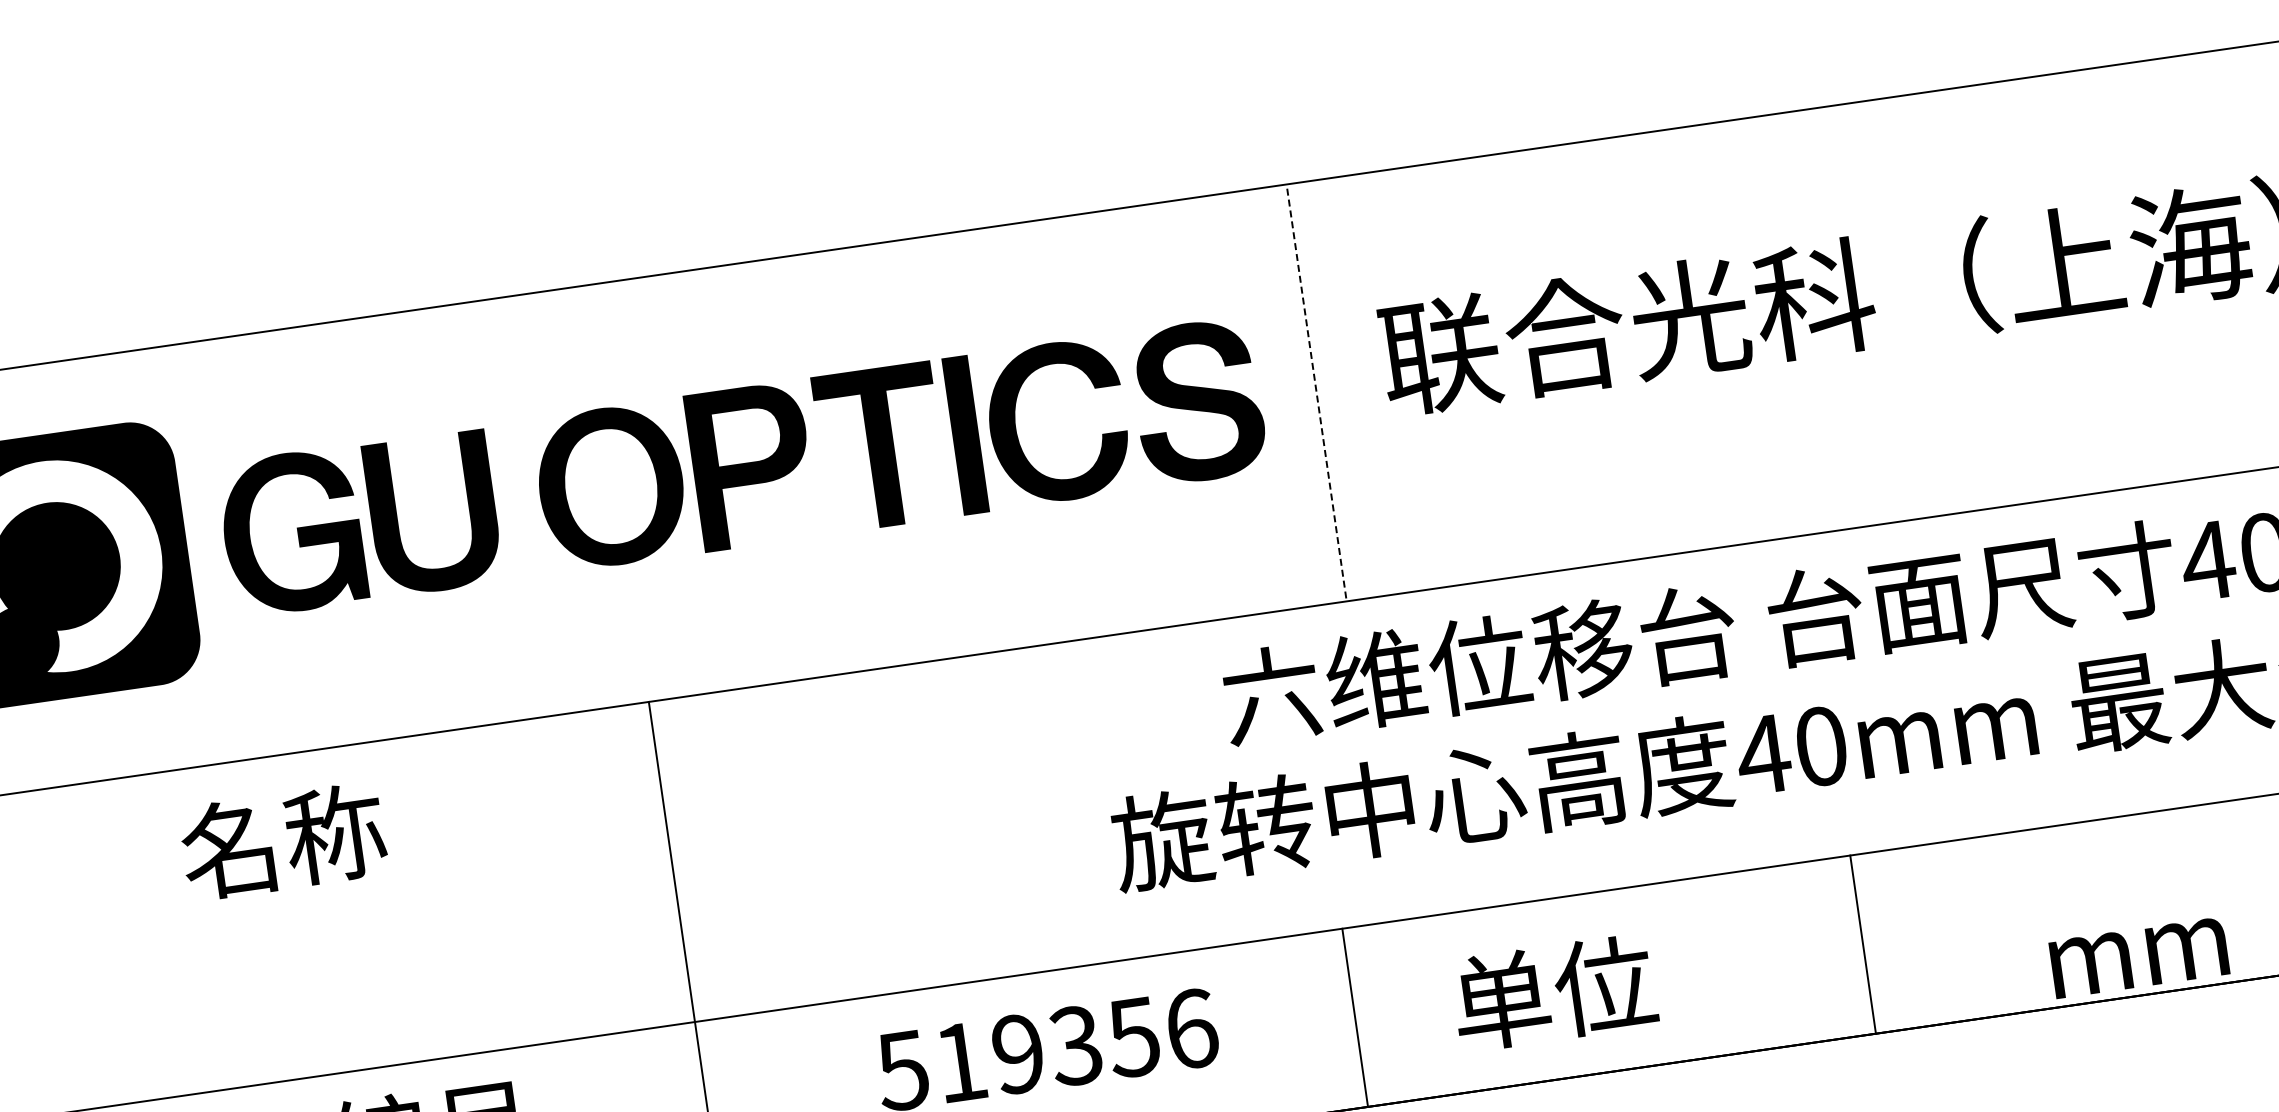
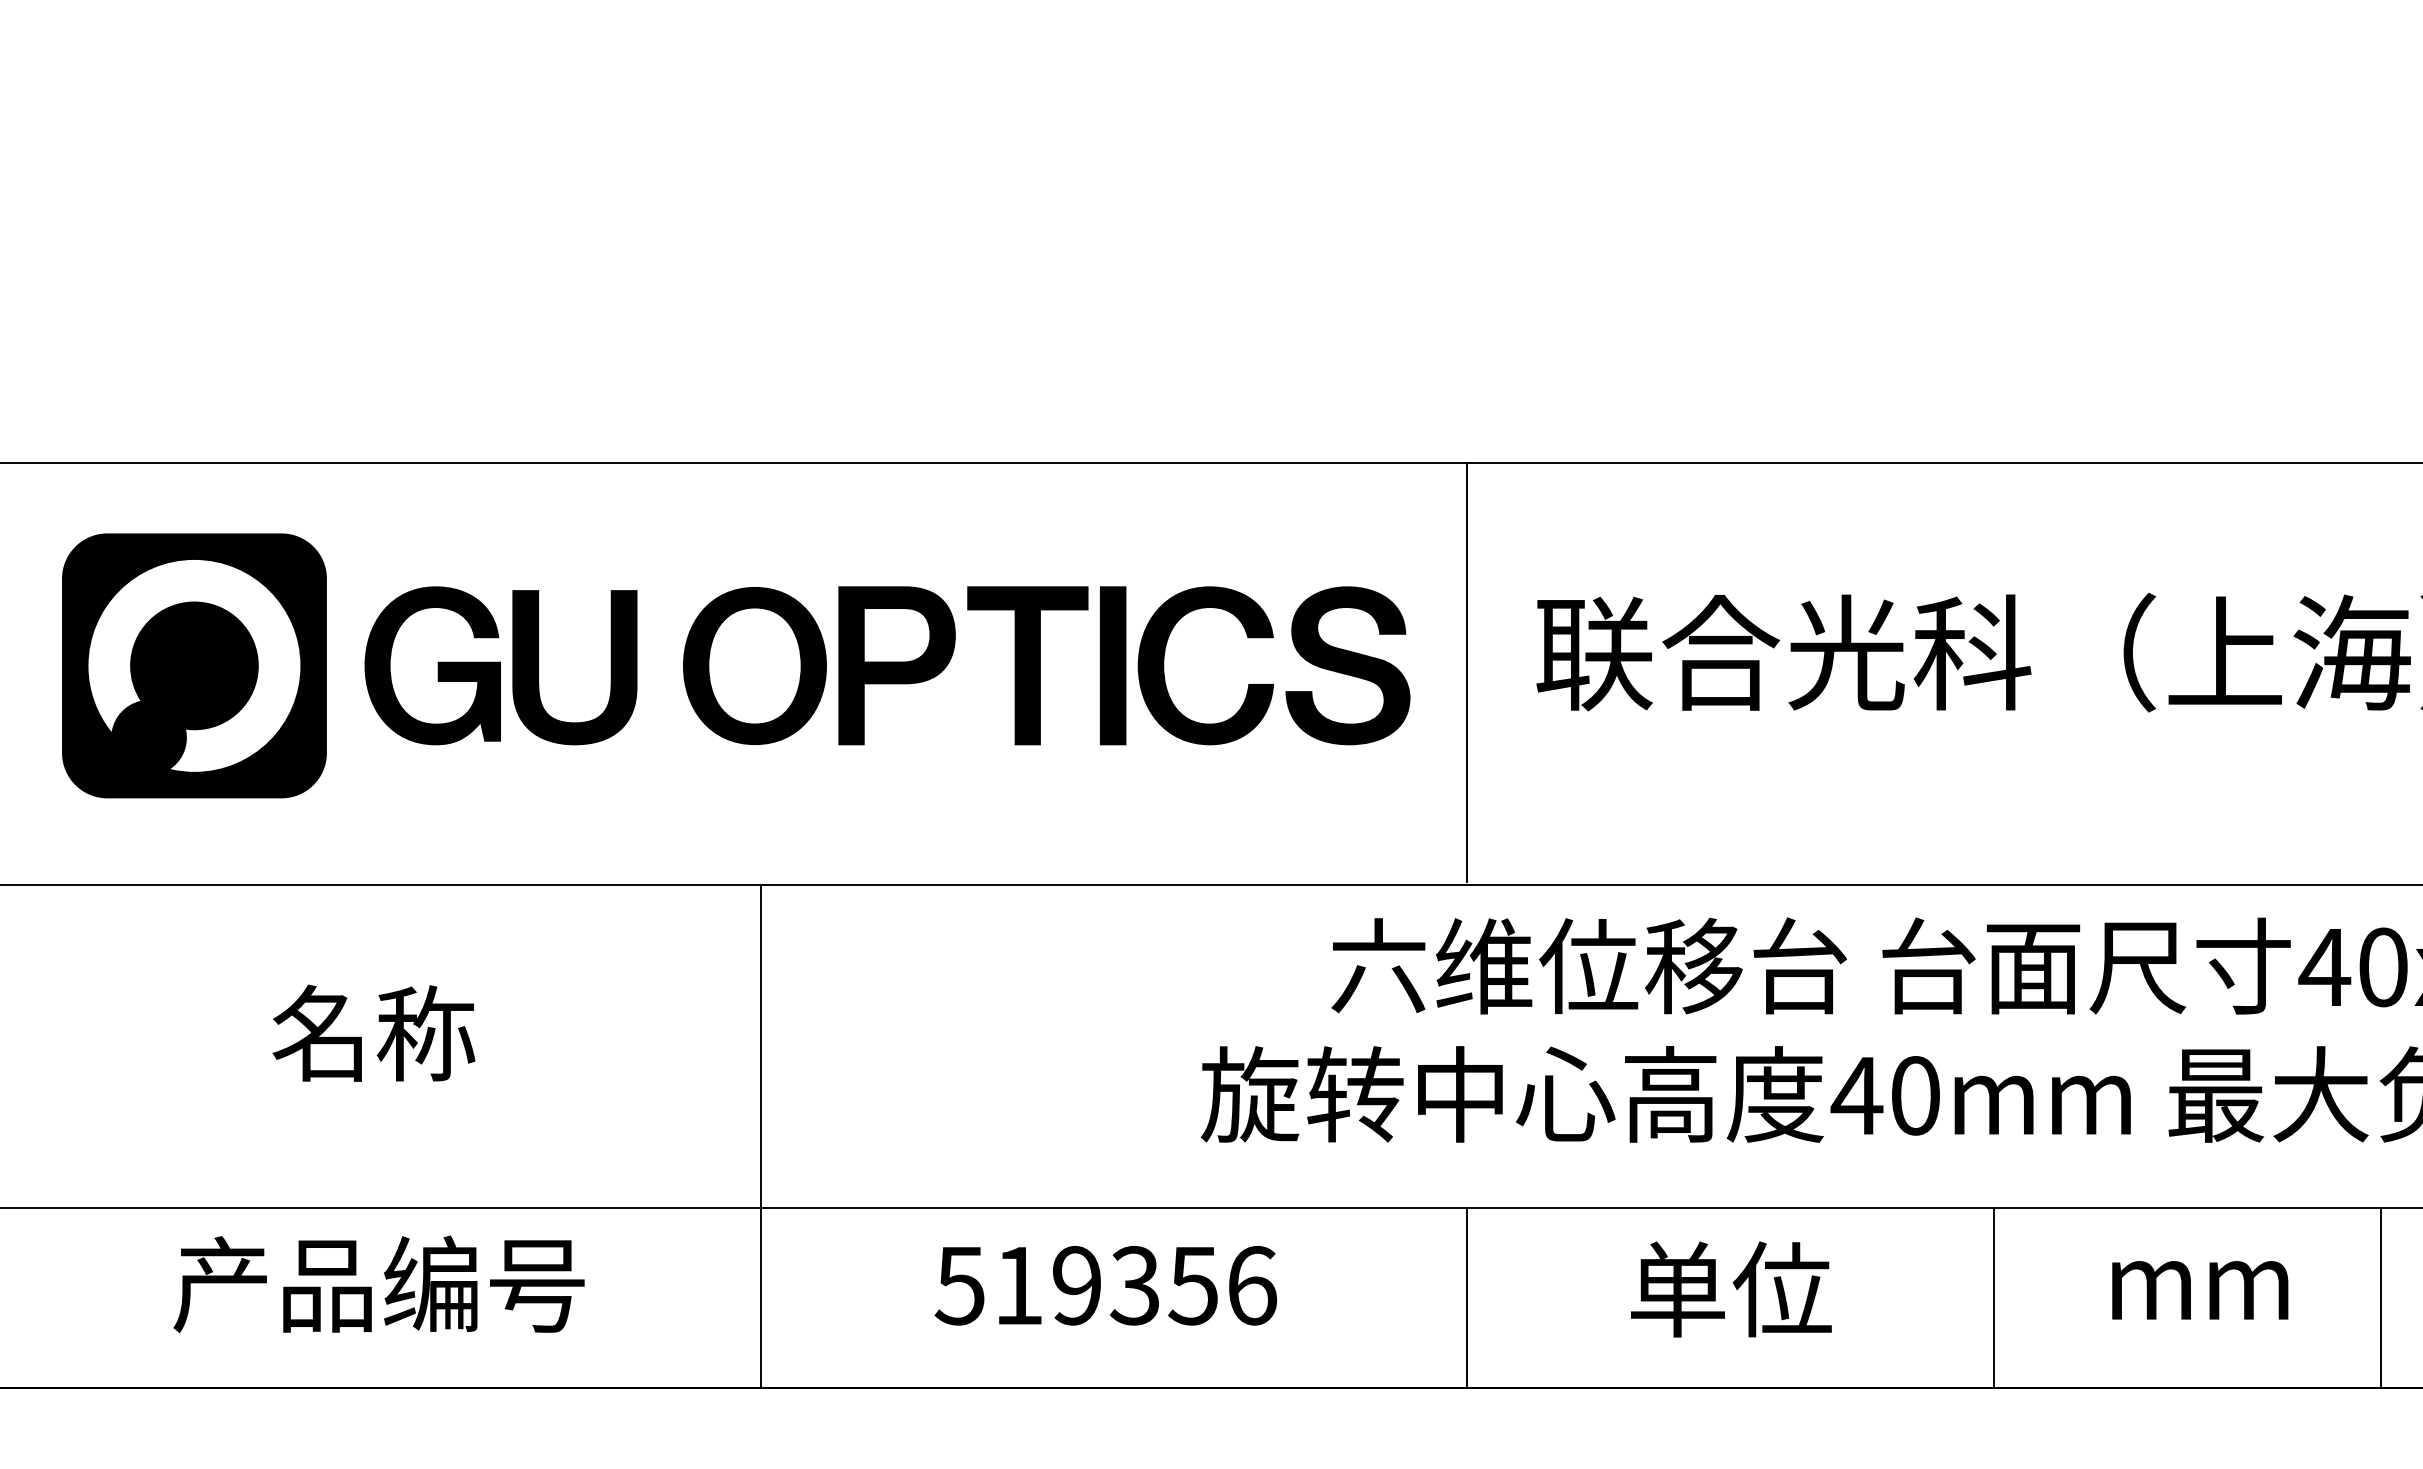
line: (1316, 390) -> (1466, 671), dashed -> solid
text: (282, 840) -> (373, 1032), moved
line: (1862, 944) -> (1993, 1297), moved
text: (2139, 957) -> (2200, 1290), moved
text: (1554, 992) -> (1731, 1289), moved
line: (1355, 1017) -> (1466, 1297), moved

